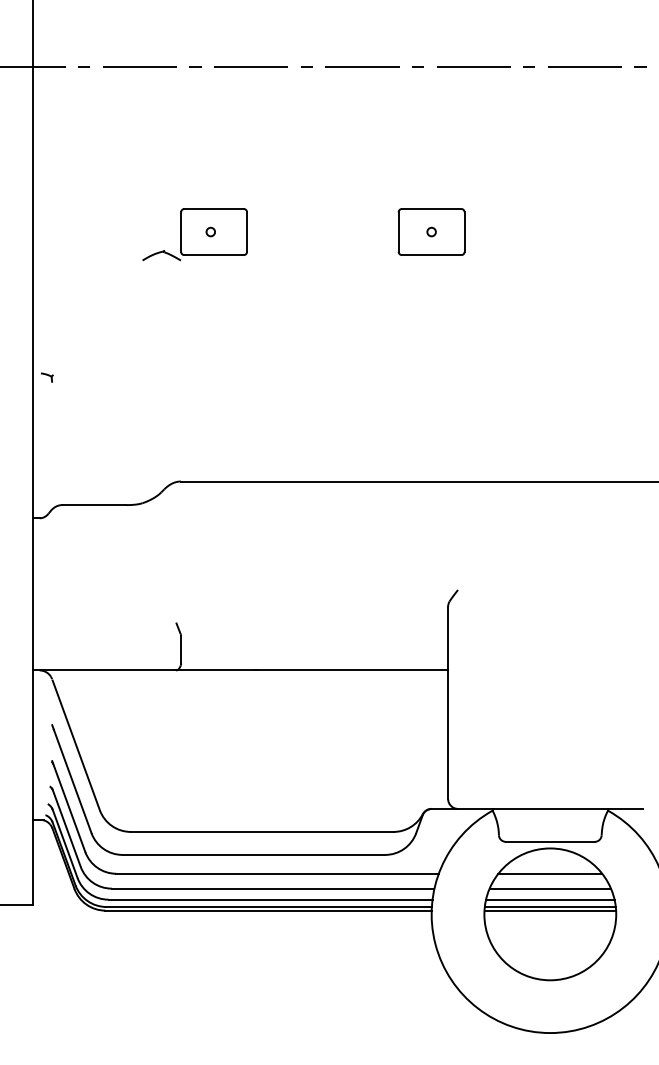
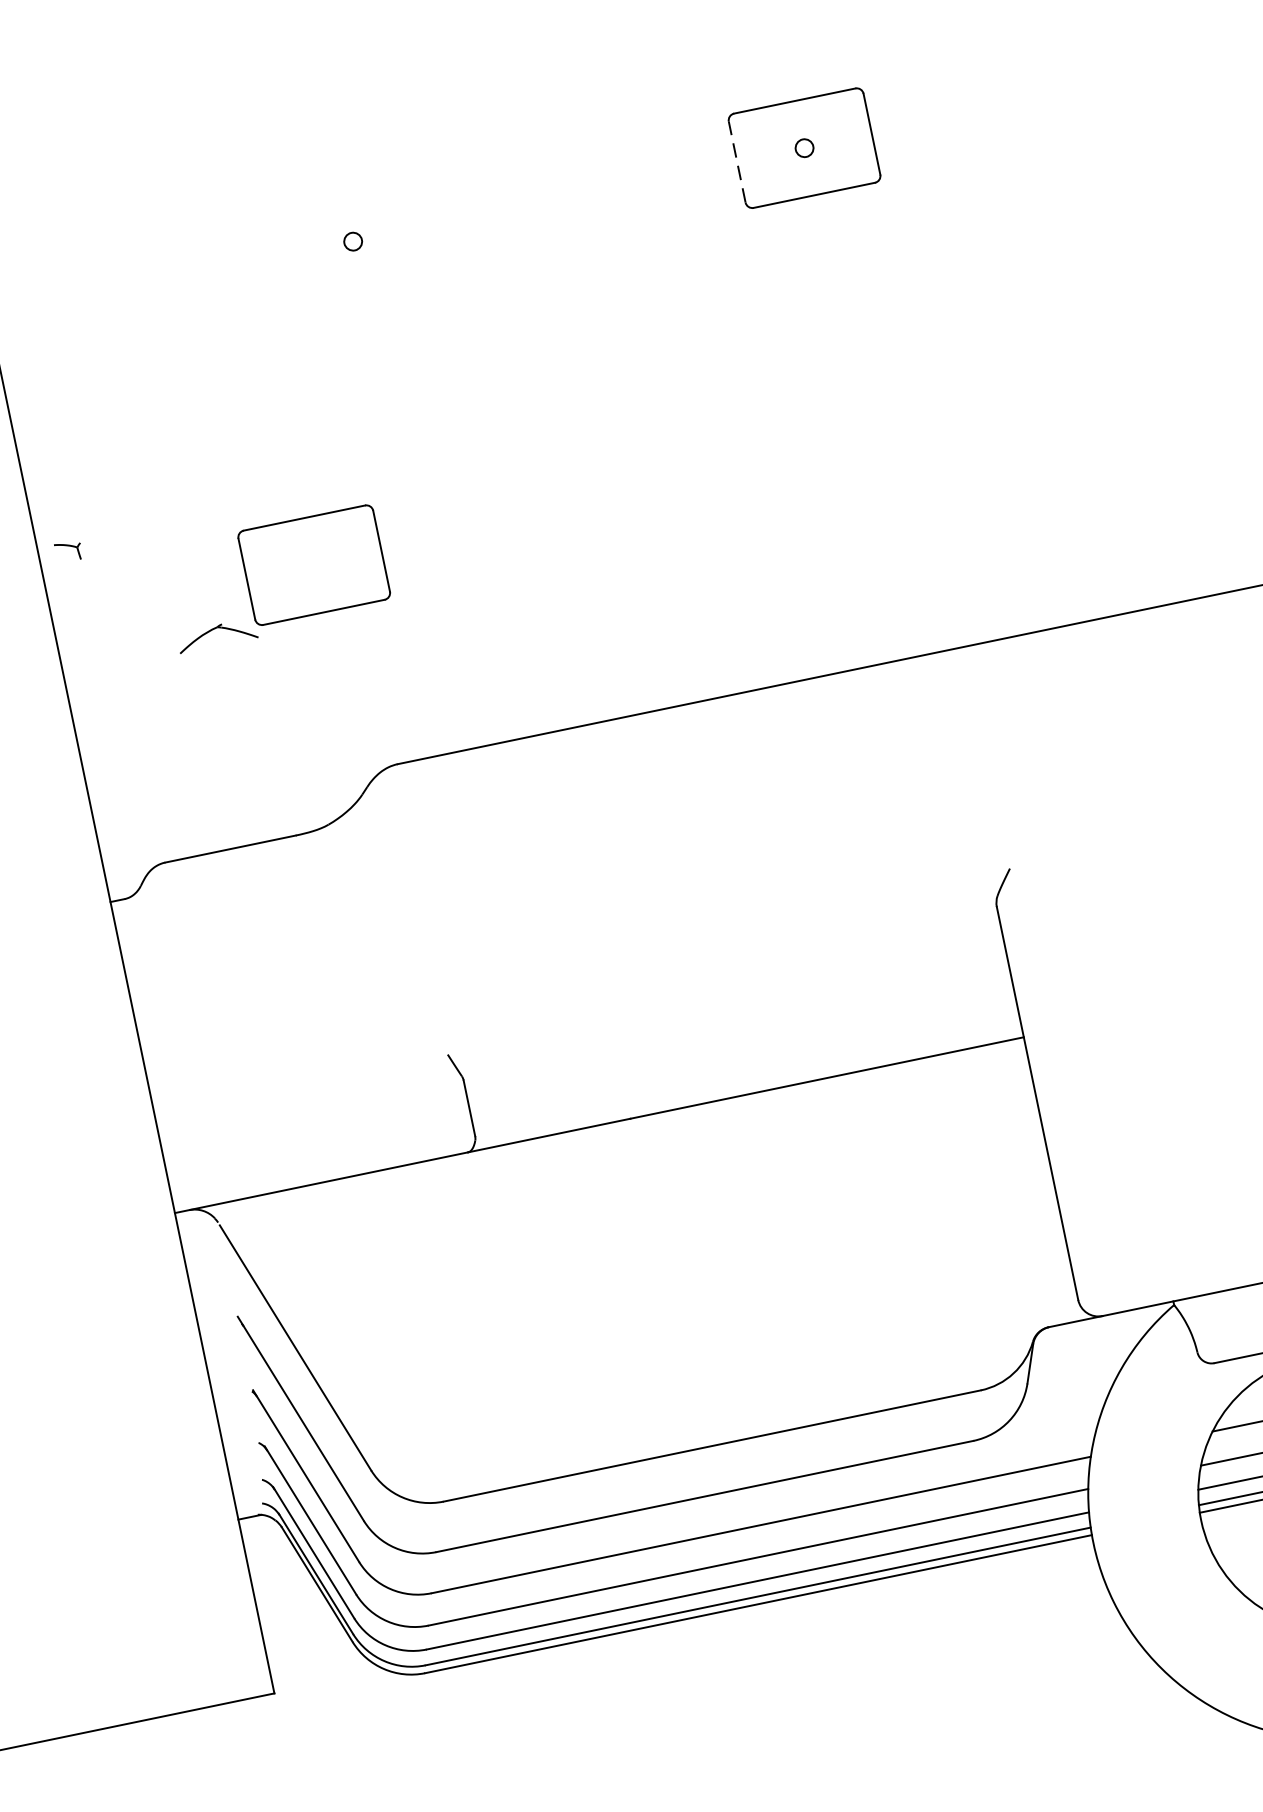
line: (398, 232) -> (737, 163), solid -> dashed
part: (194, 234) -> (275, 578), moved
part: (47, 377) -> (69, 550), moved

